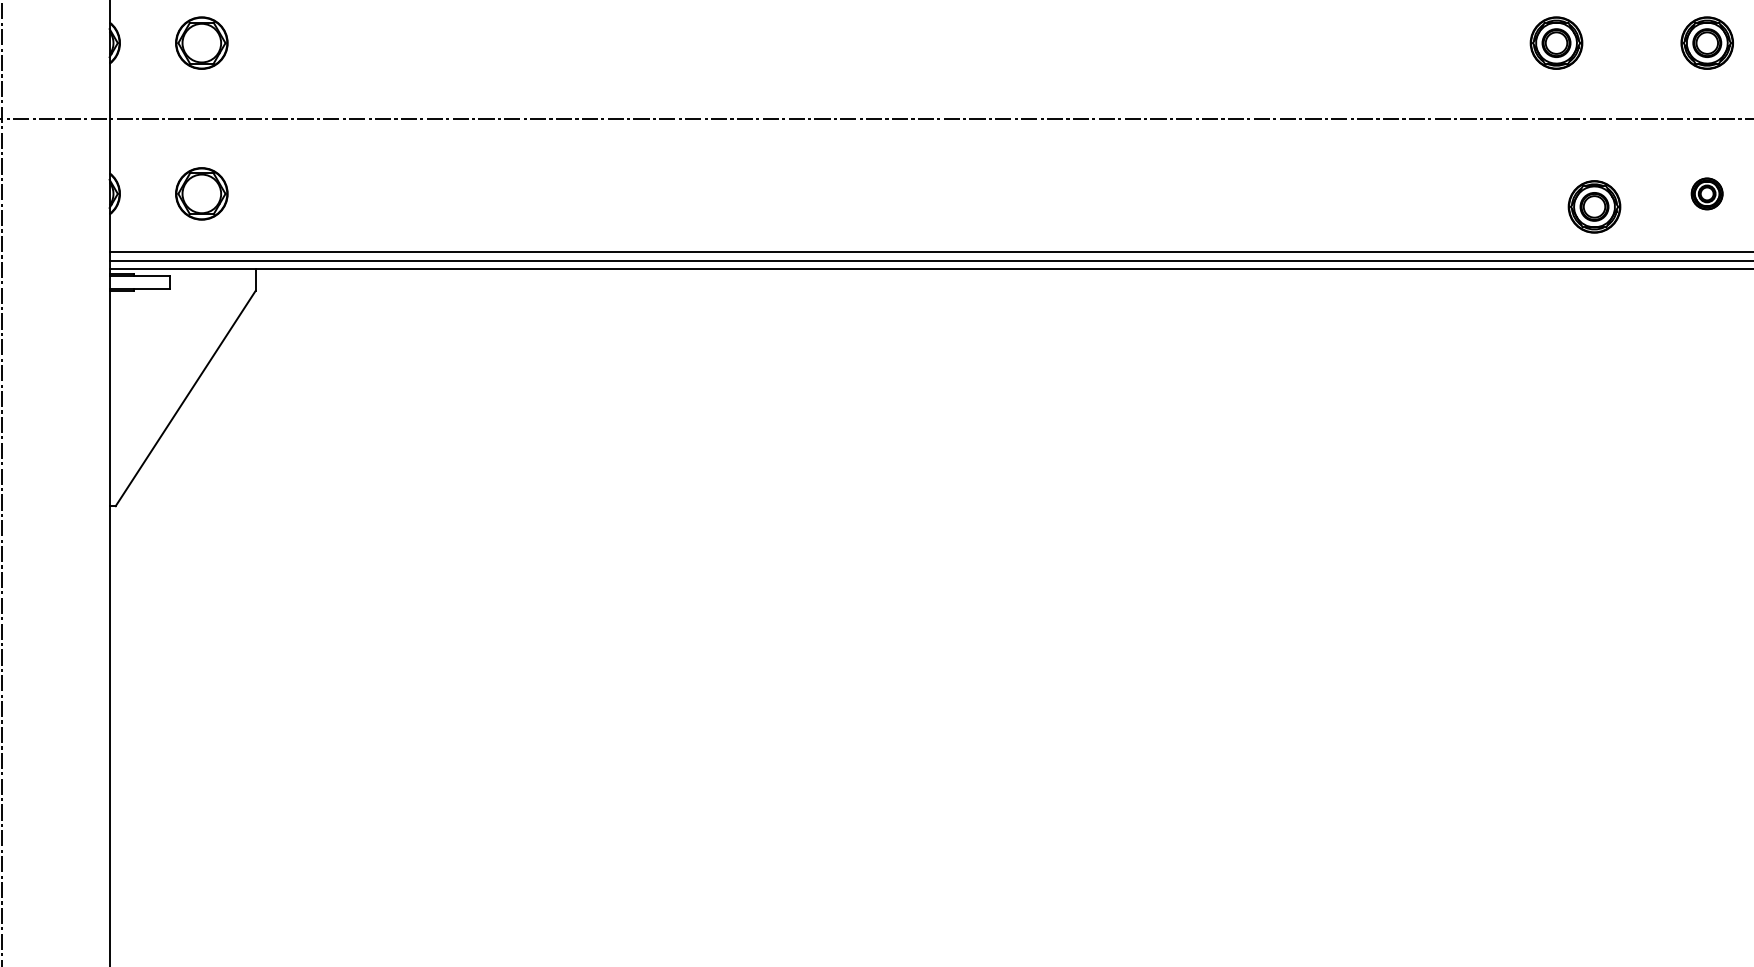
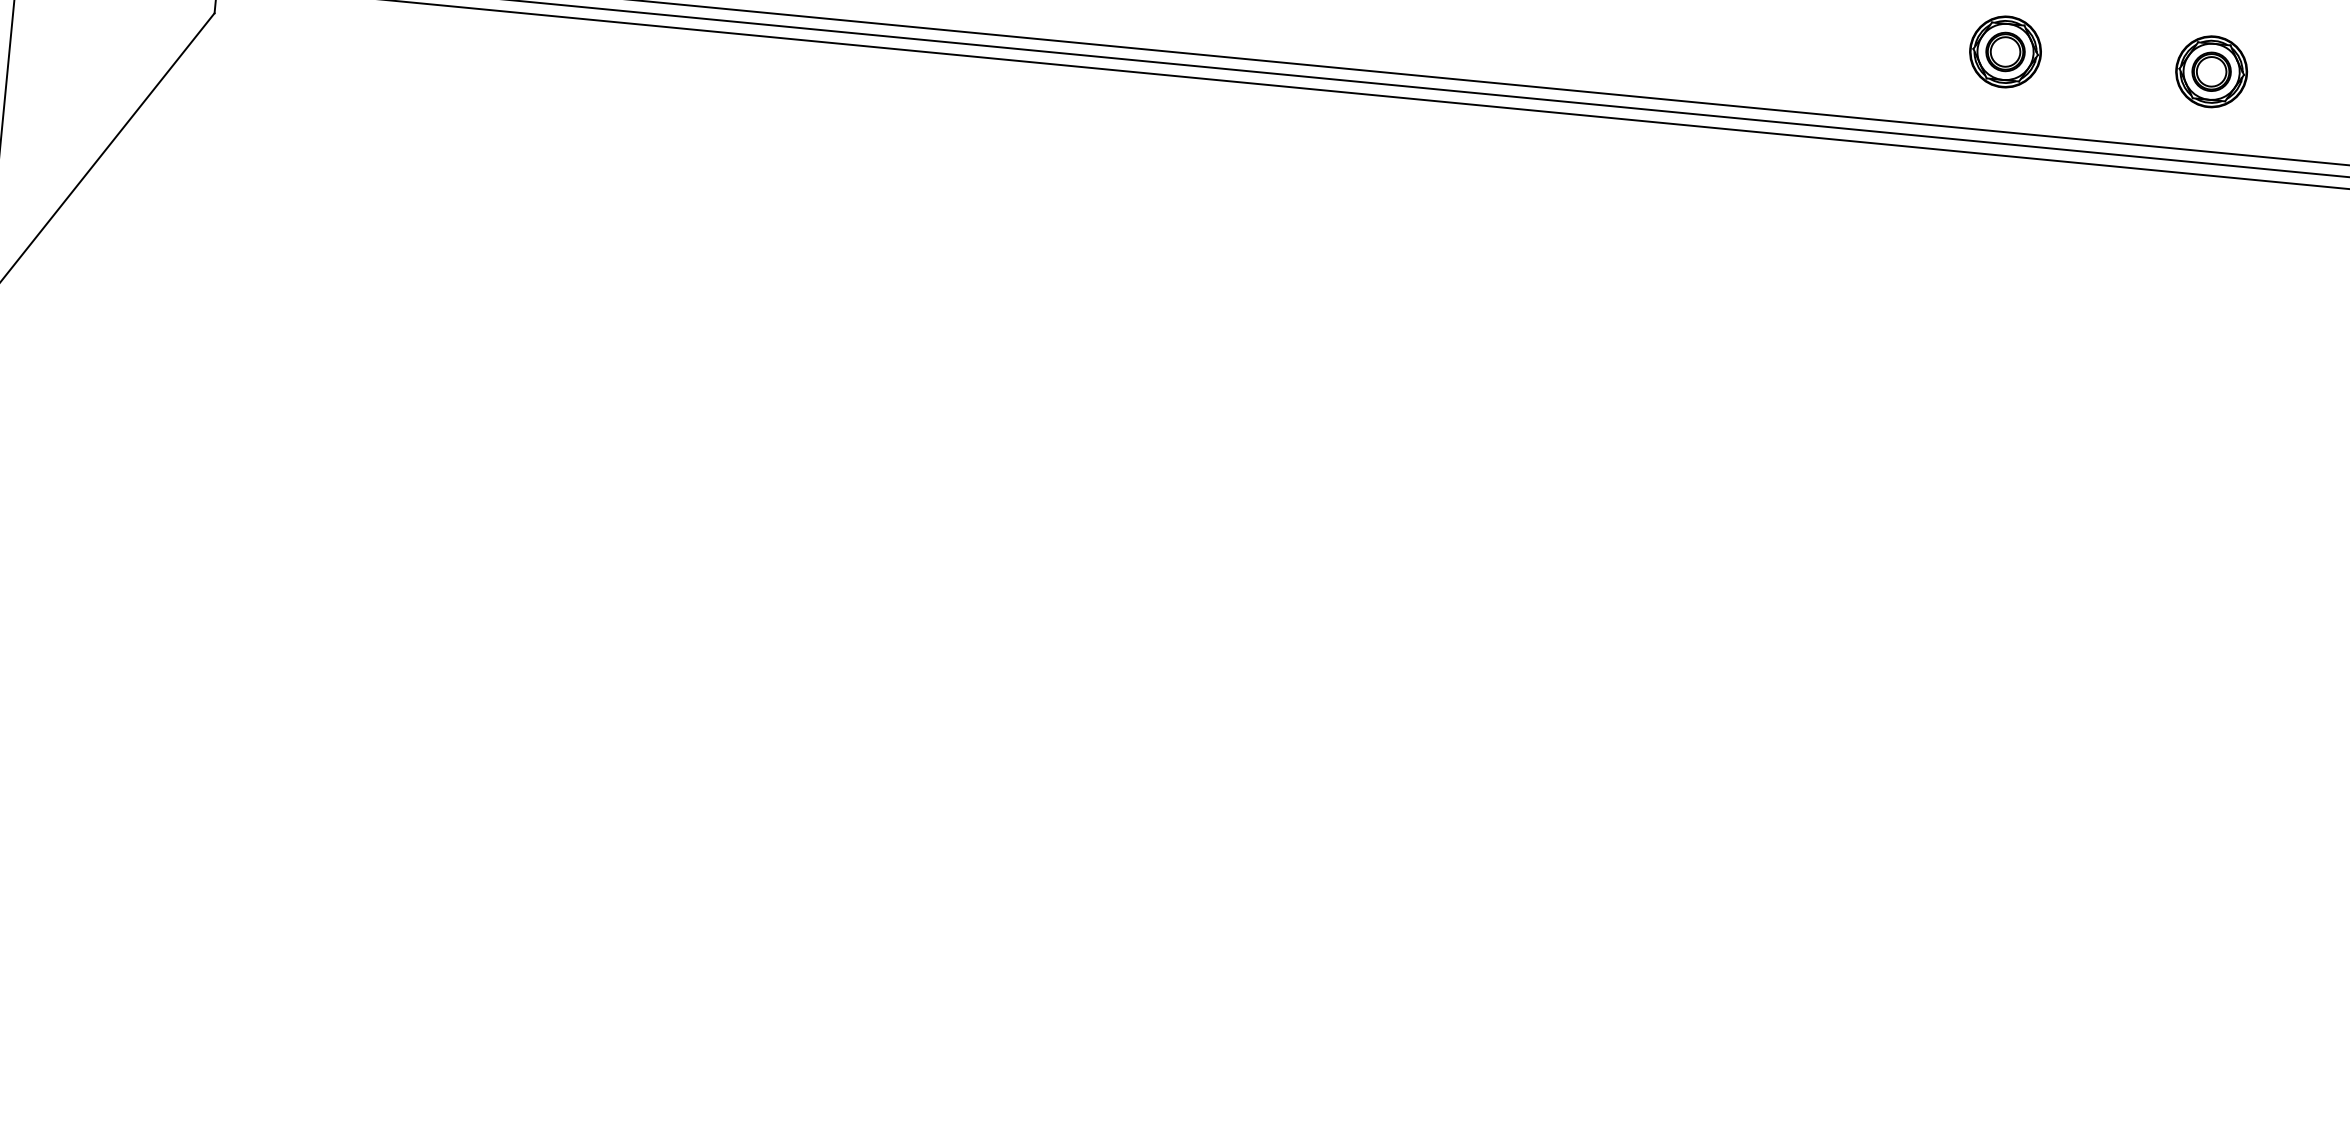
part: (1706, 193) -> (2210, 71), size x1.67
part: (1594, 206) -> (2005, 51), moved

